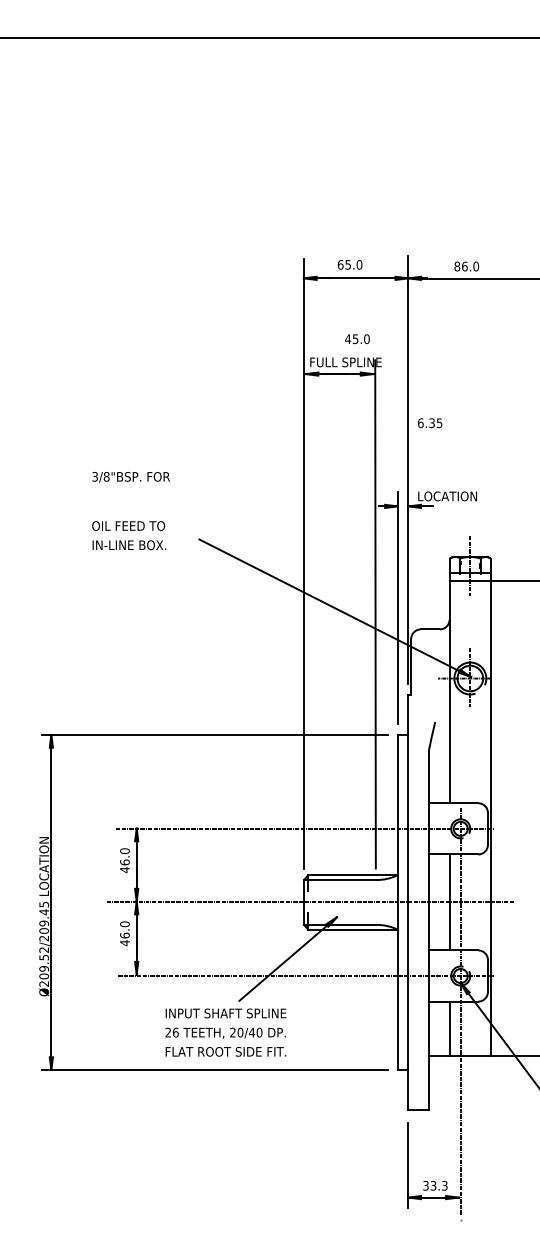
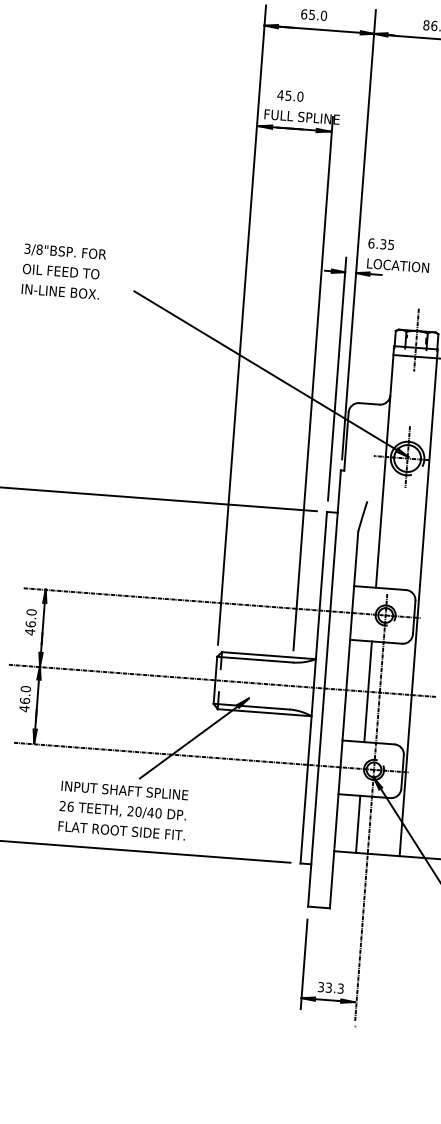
text: (357, 339) -> (290, 96), moved
text: (430, 423) -> (381, 244), moved
text: (130, 477) -> (64, 252), moved

